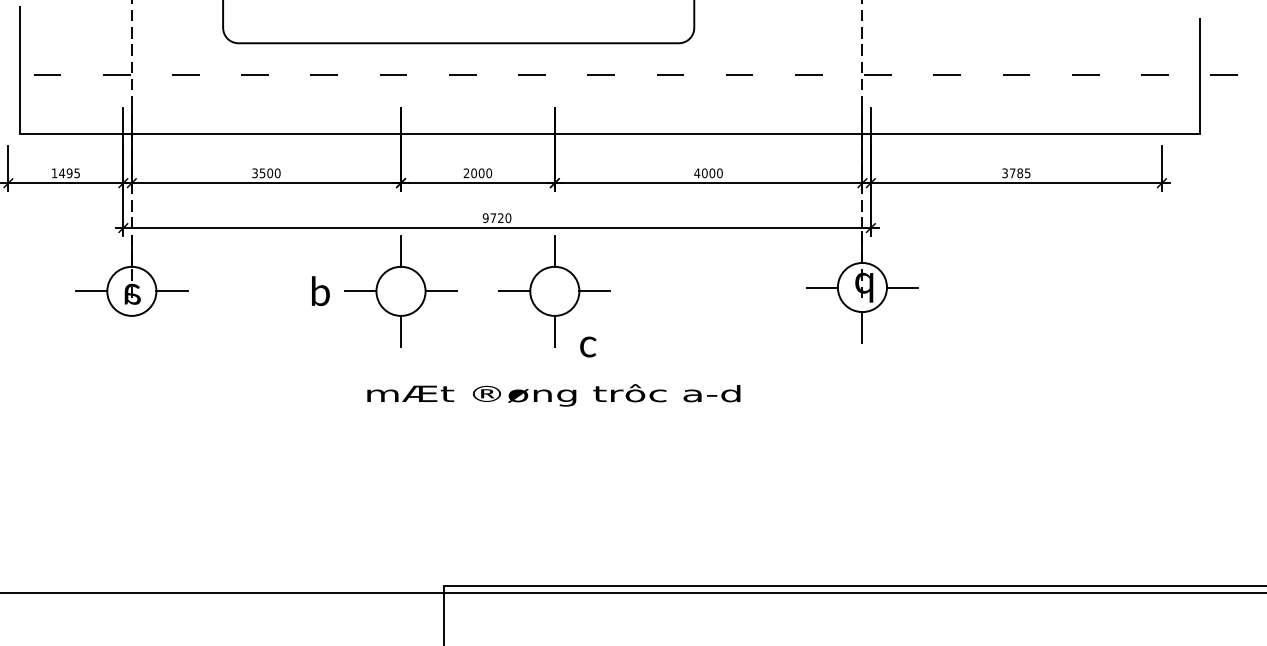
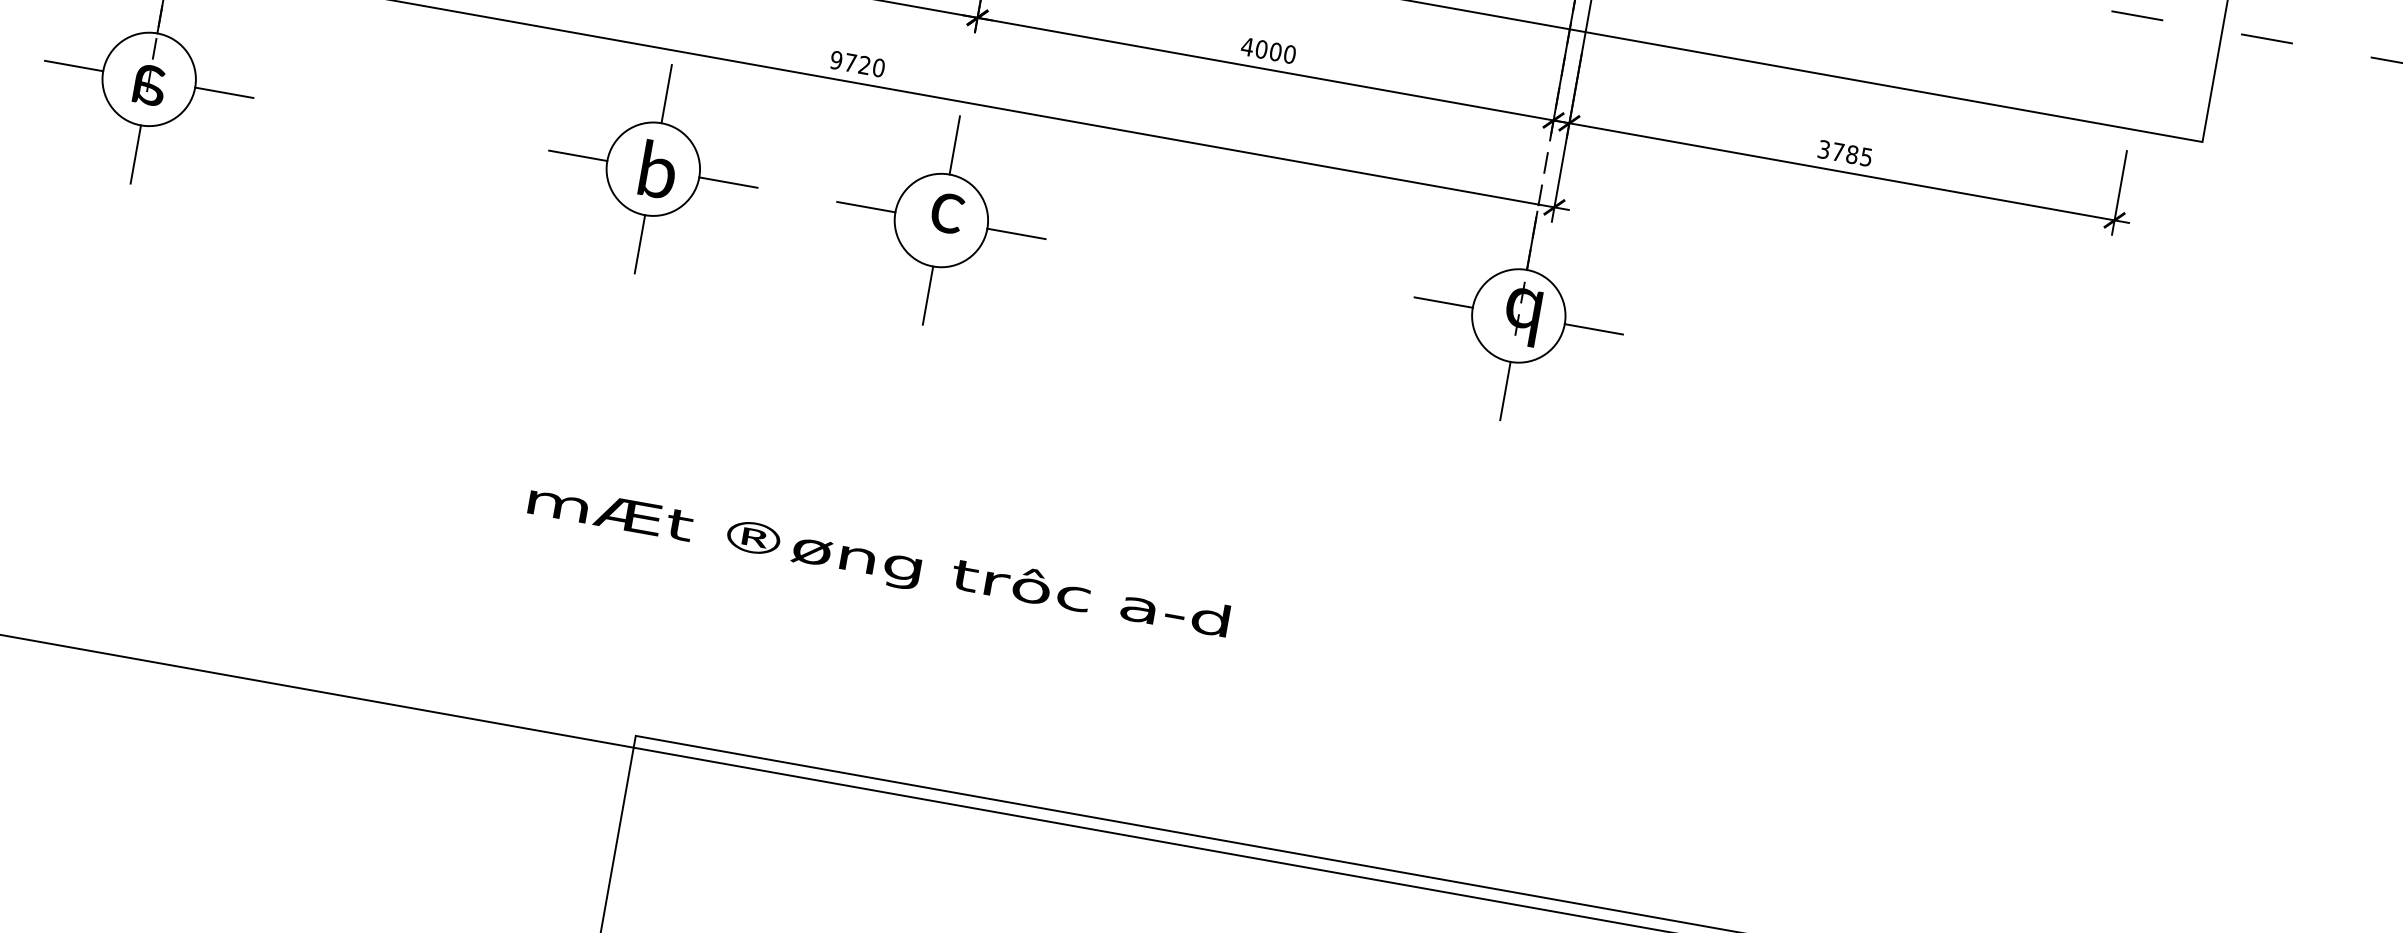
text: (320, 291) -> (657, 170), moved
line: (131, 331) -> (135, 154), added
text: (588, 346) -> (948, 212), moved
text: (553, 395) -> (877, 563), moved

